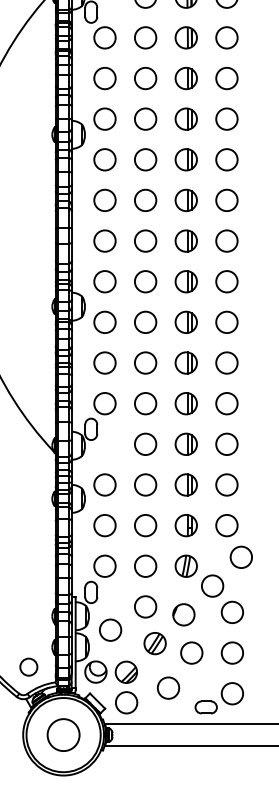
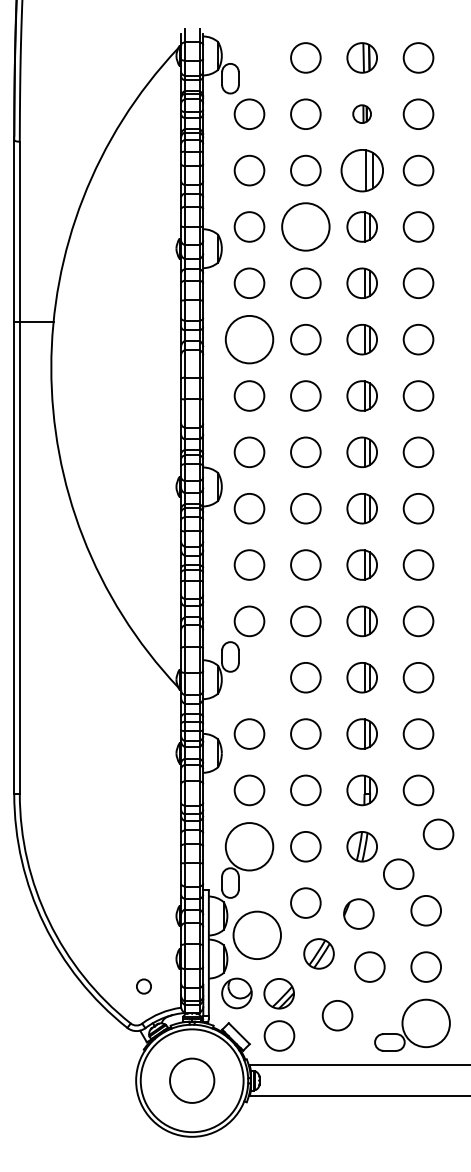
part: (185, 37) -> (361, 113), size x0.6
part: (185, 78) -> (361, 170), size x1.4
circle: (145, 118) -> (305, 226), size x1.6
circle: (104, 200) -> (249, 339), size x1.6
circle: (104, 566) -> (249, 846), size x1.6
circle: (110, 630) -> (257, 935), size x1.6
circle: (28, 667) -> (143, 986), size x0.6
circle: (232, 693) -> (426, 1023), size x1.6

